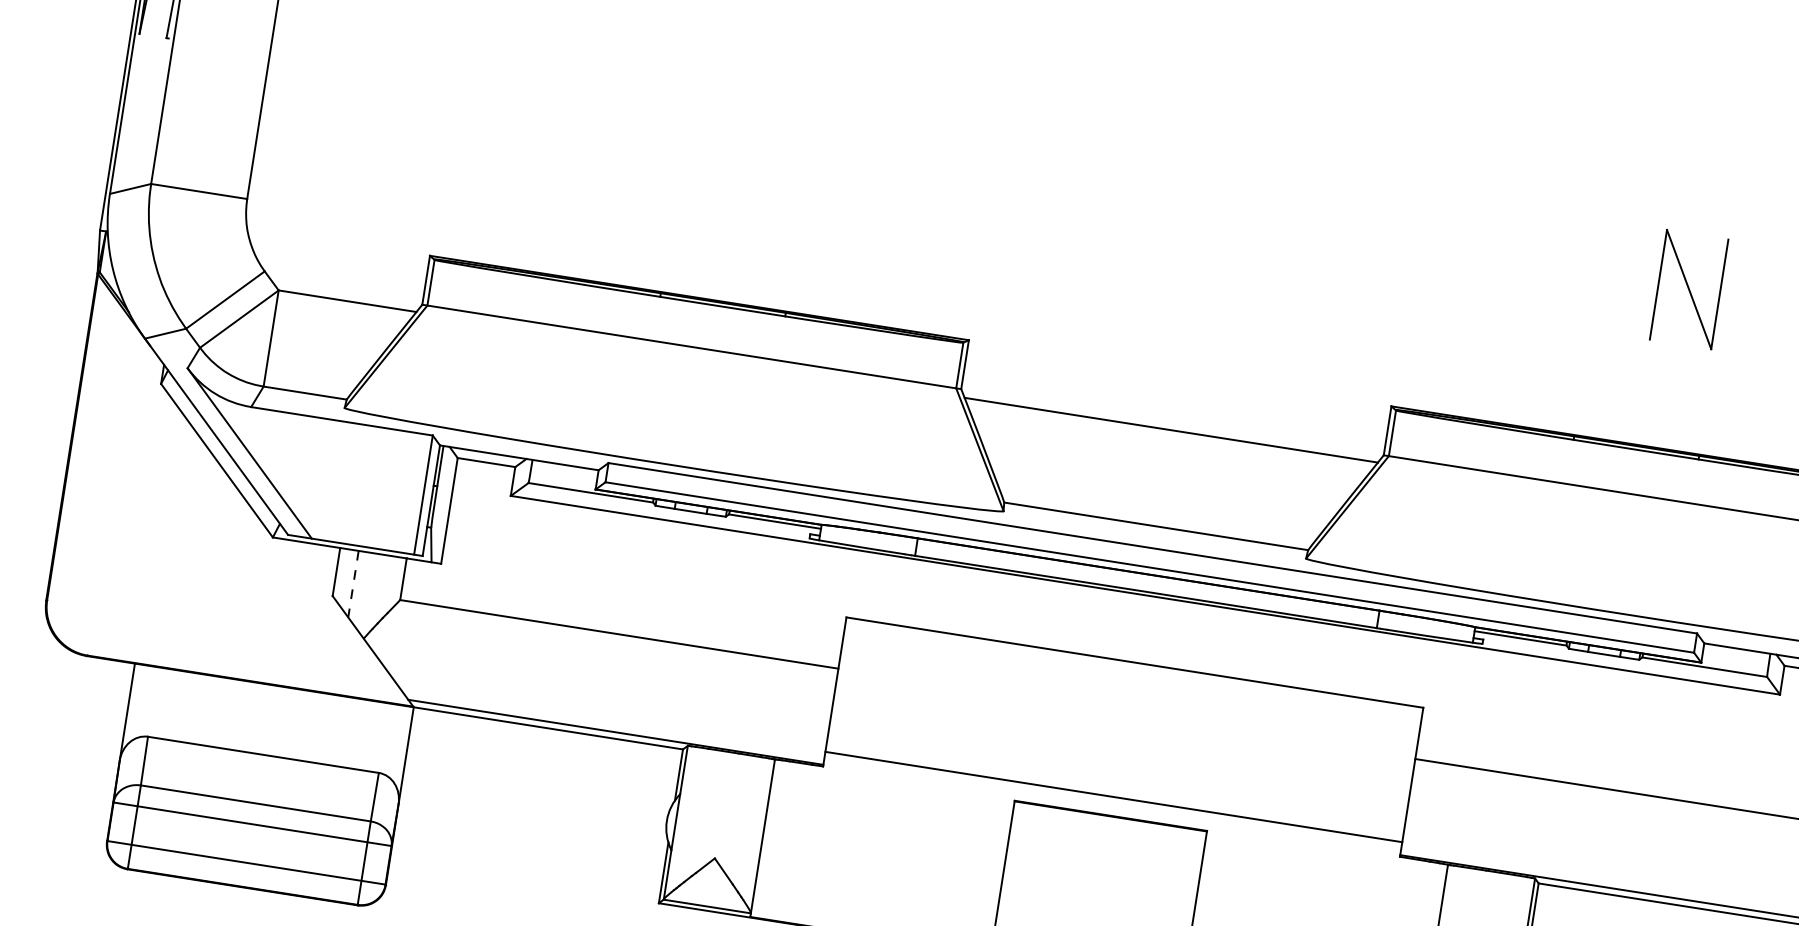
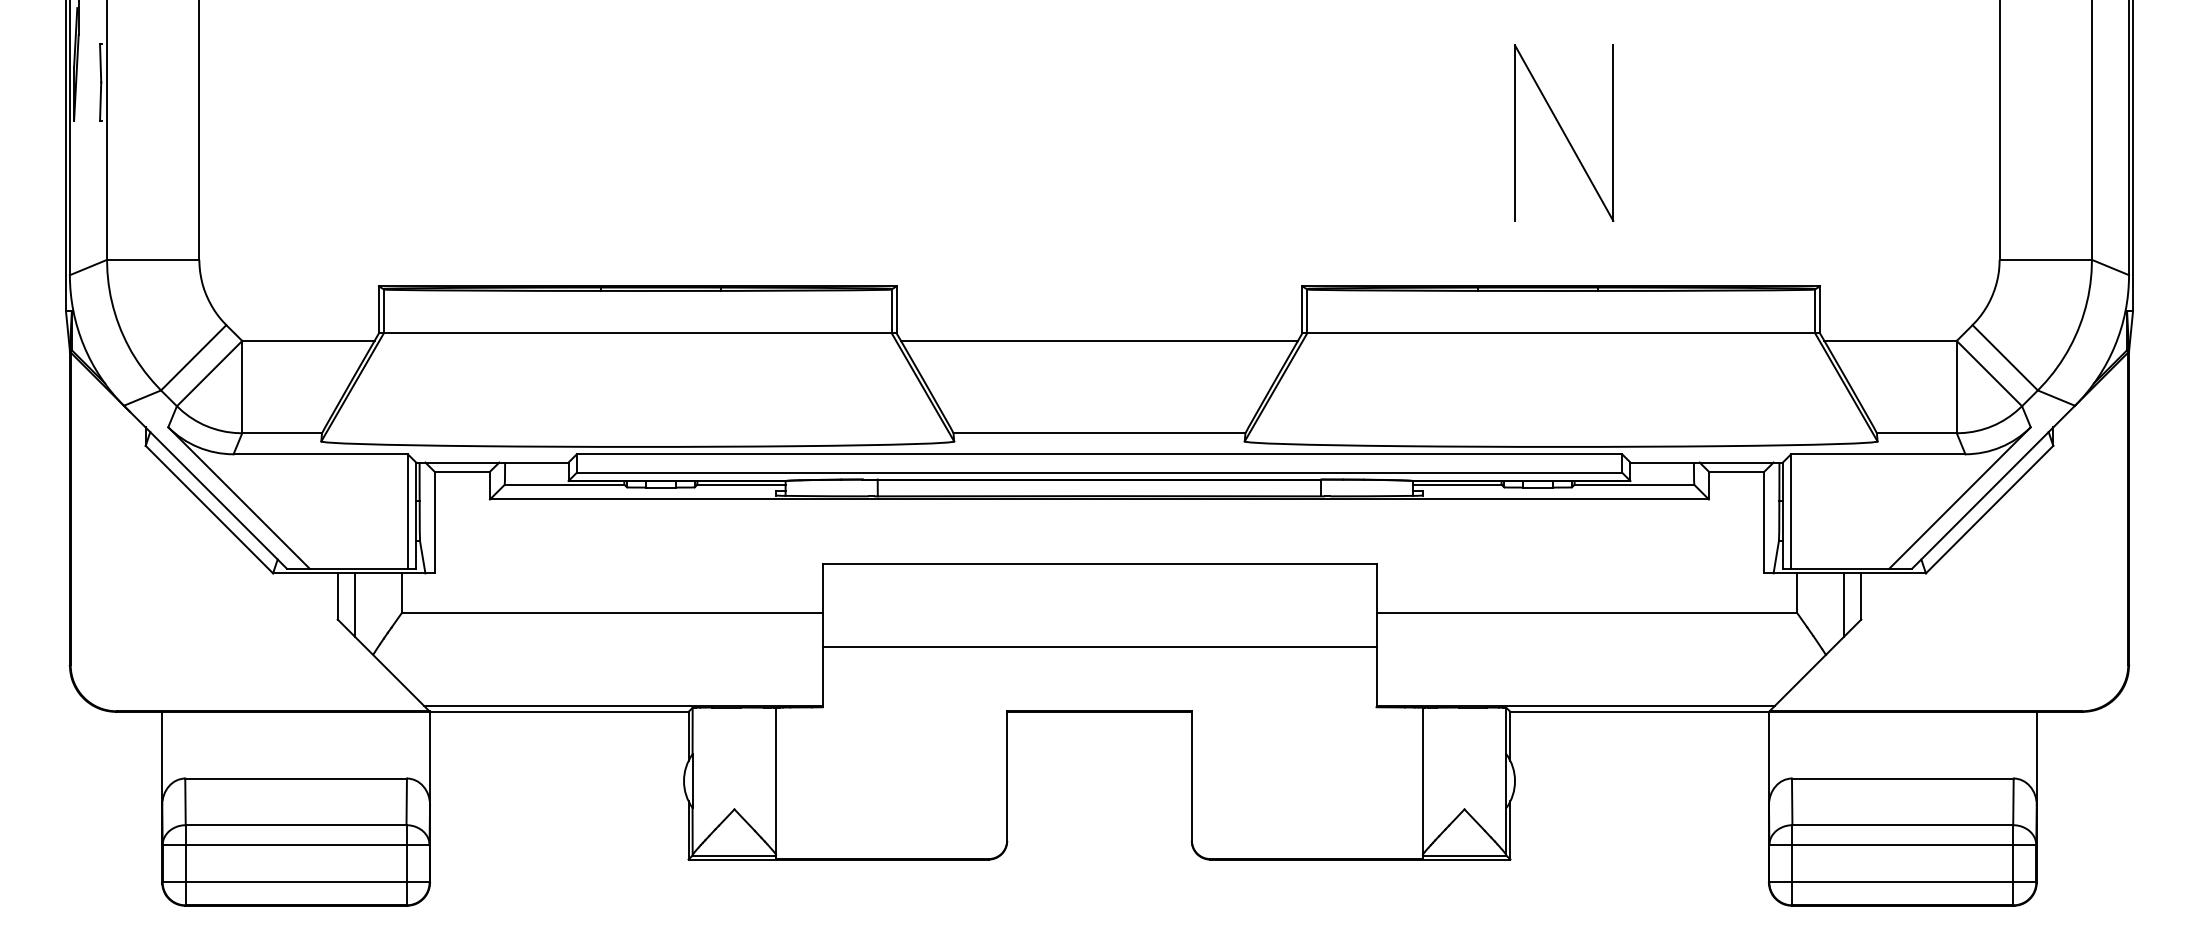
part: (1689, 288) -> (1564, 132), size x1.67
line: (353, 584) -> (355, 605), dashed -> solid
line: (1113, 797) -> (1099, 647), moved

